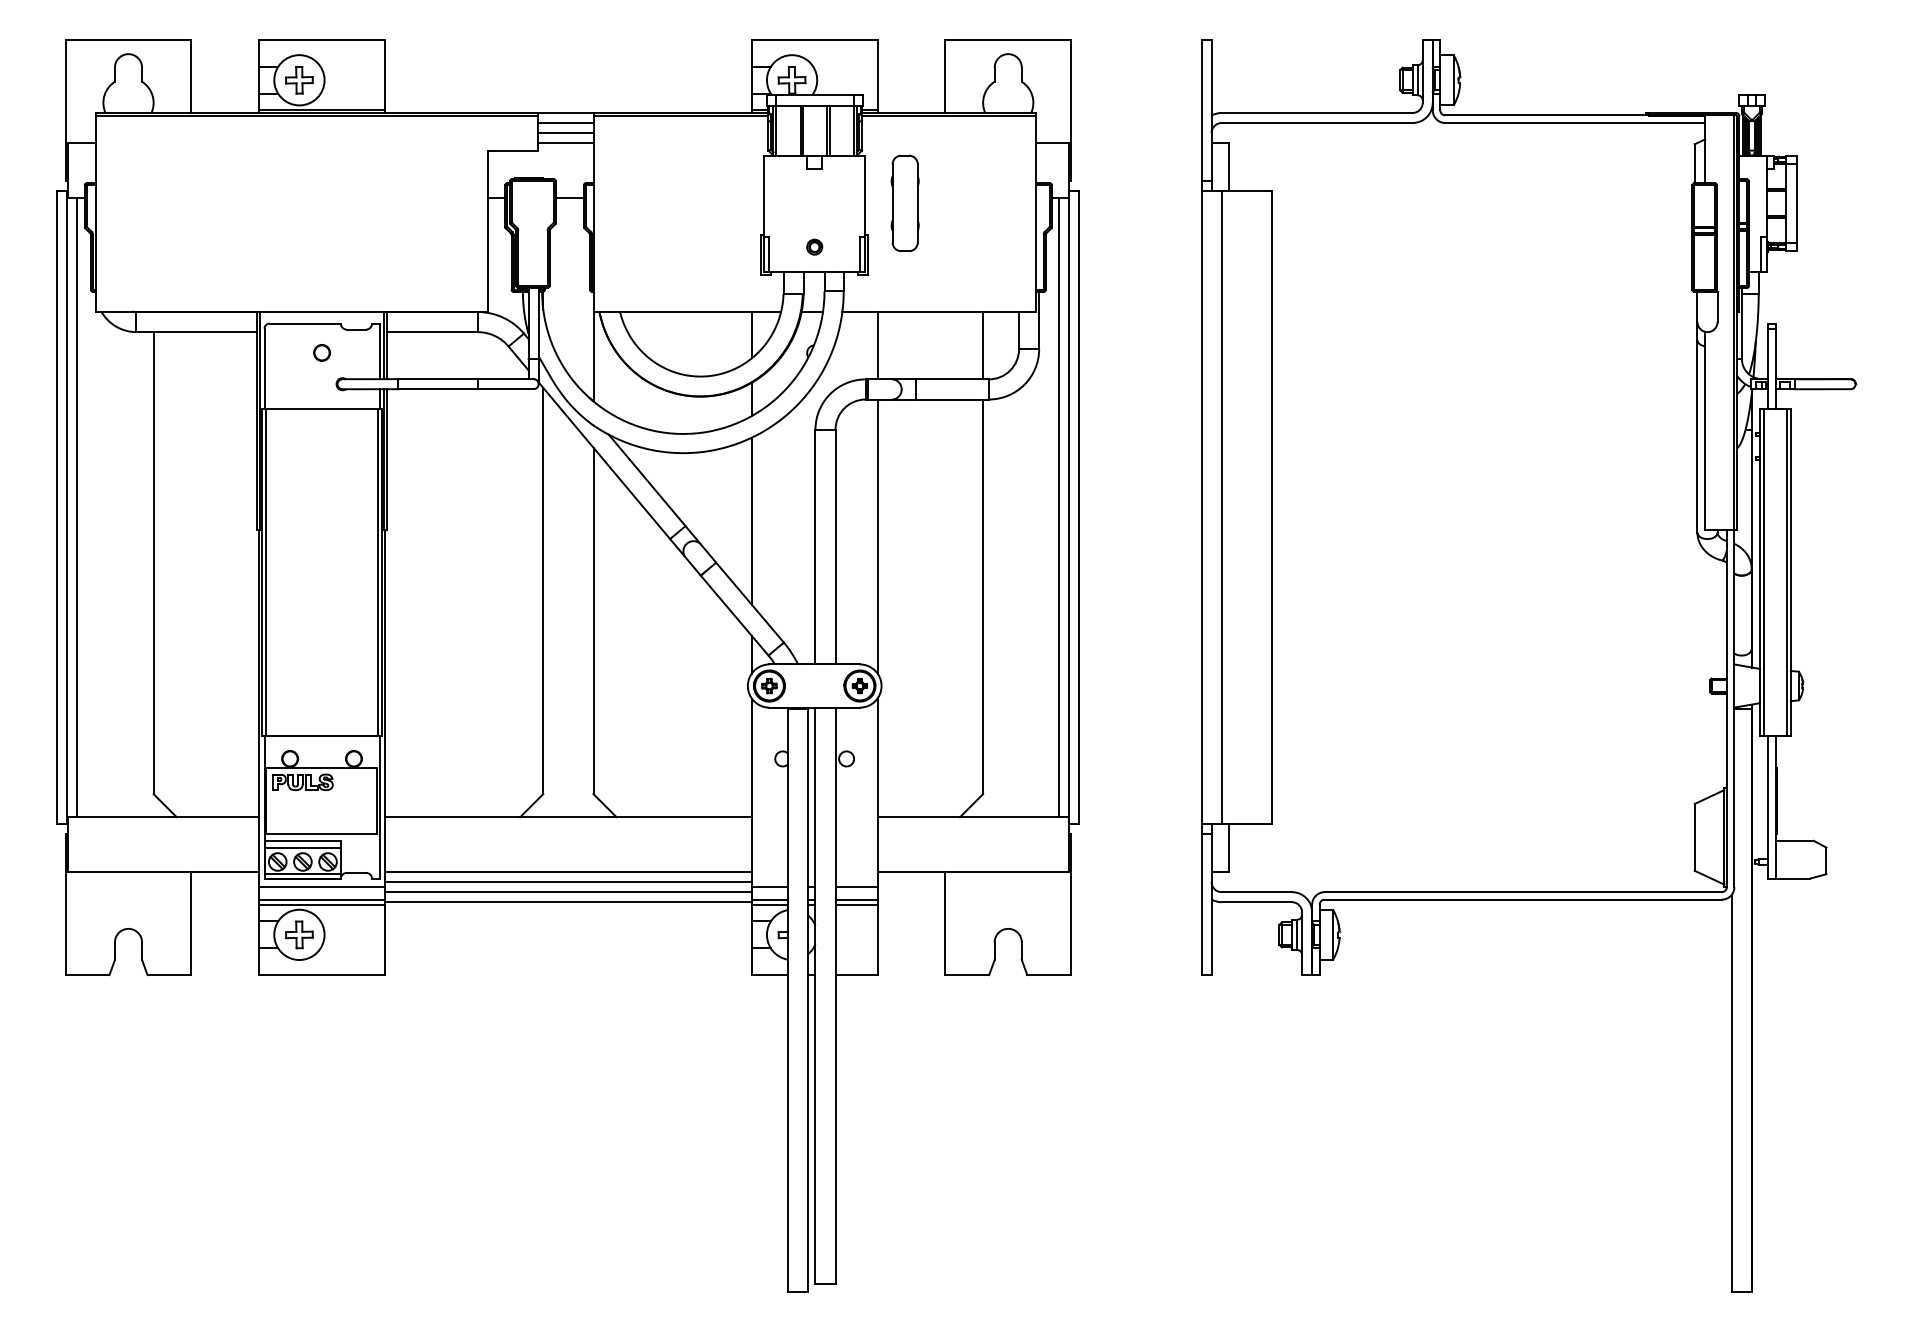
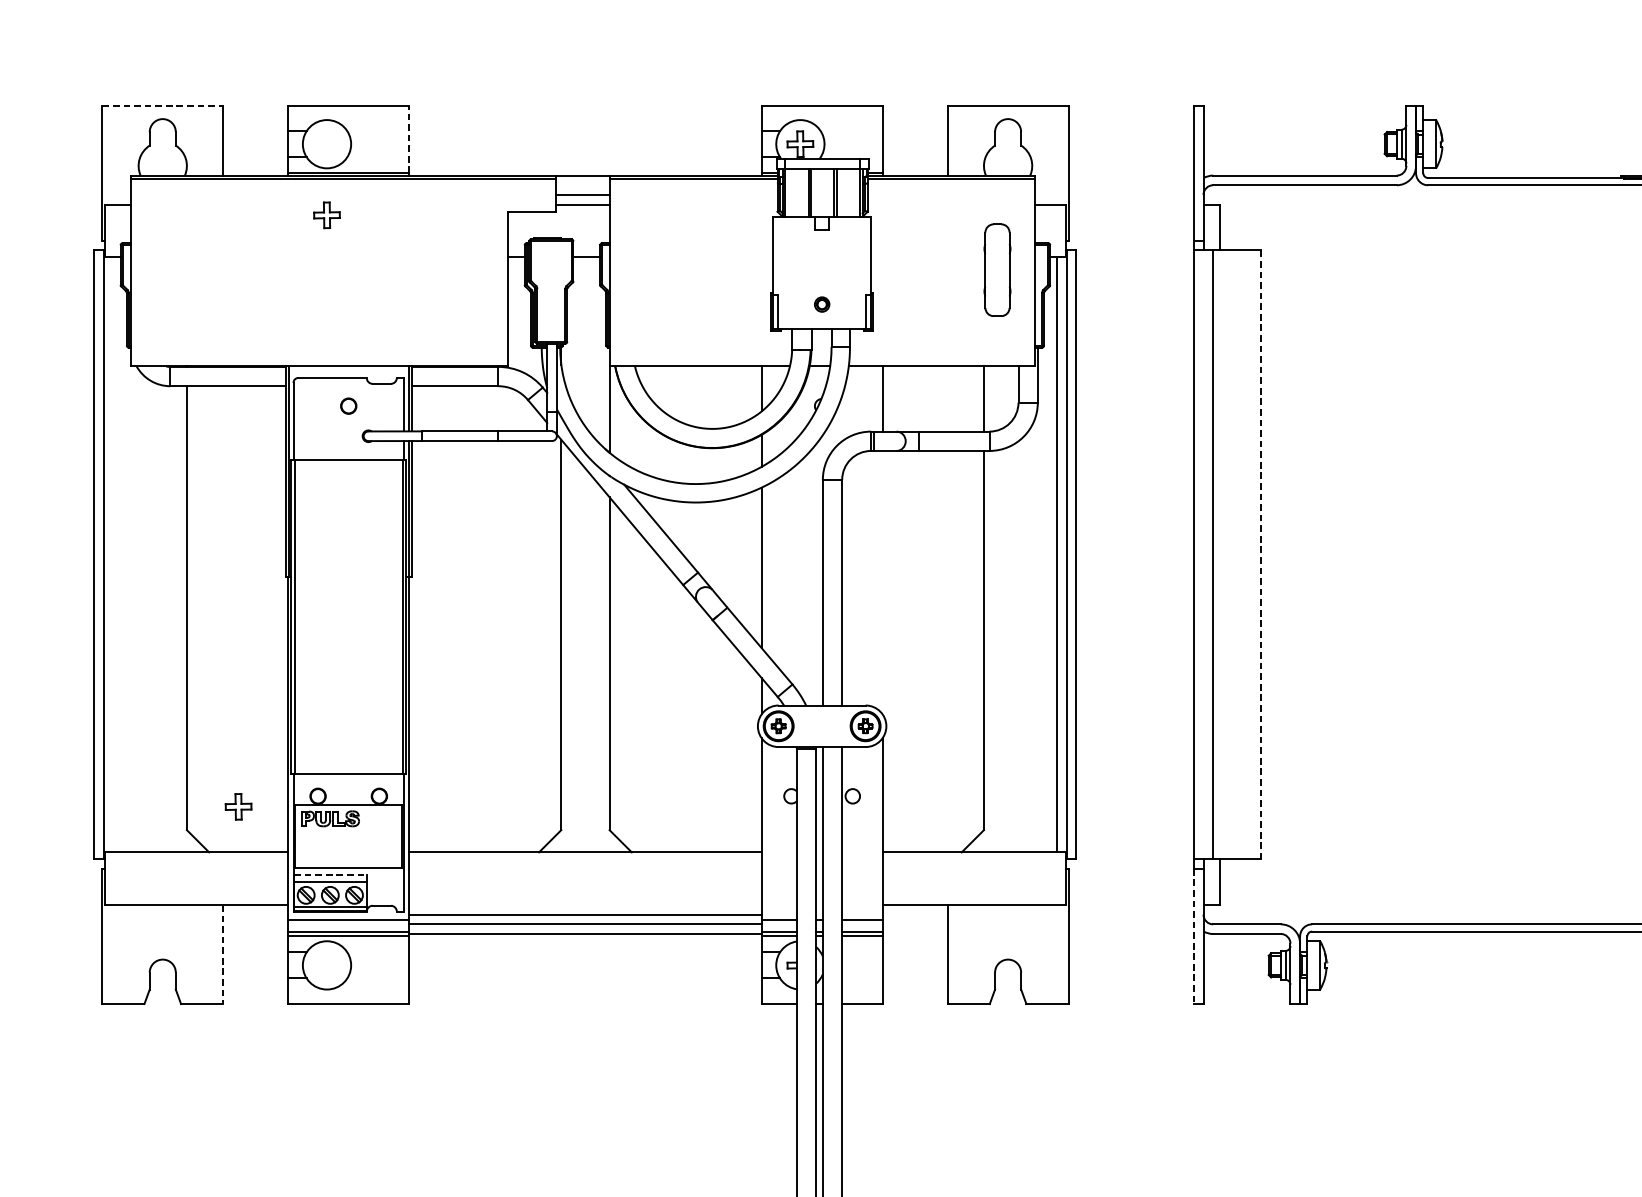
line: (128, 40) -> (162, 105), solid -> dashed
line: (384, 74) -> (408, 138), solid -> dashed
part: (299, 80) -> (327, 215), moved
line: (565, 123) -> (582, 185), removed
part: (904, 203) -> (996, 270), moved
line: (77, 507) -> (113, 554), removed
line: (1271, 507) -> (1261, 554), solid -> dashed
line: (877, 536) -> (882, 582), removed
line: (302, 840) -> (329, 874), solid -> dashed
line: (567, 872) -> (584, 905), removed
line: (1201, 905) -> (1193, 937), solid -> dashed
line: (191, 923) -> (223, 954), solid -> dashed
part: (299, 934) -> (238, 806), moved

